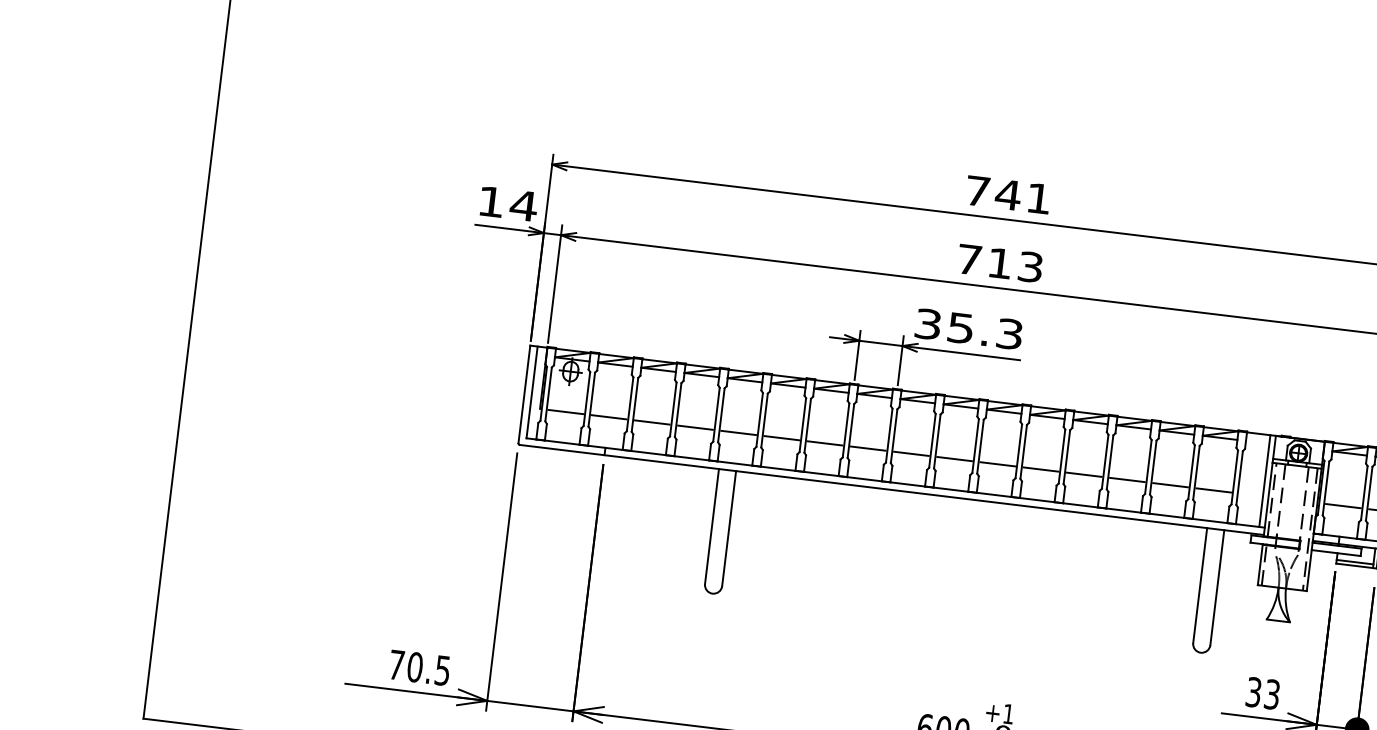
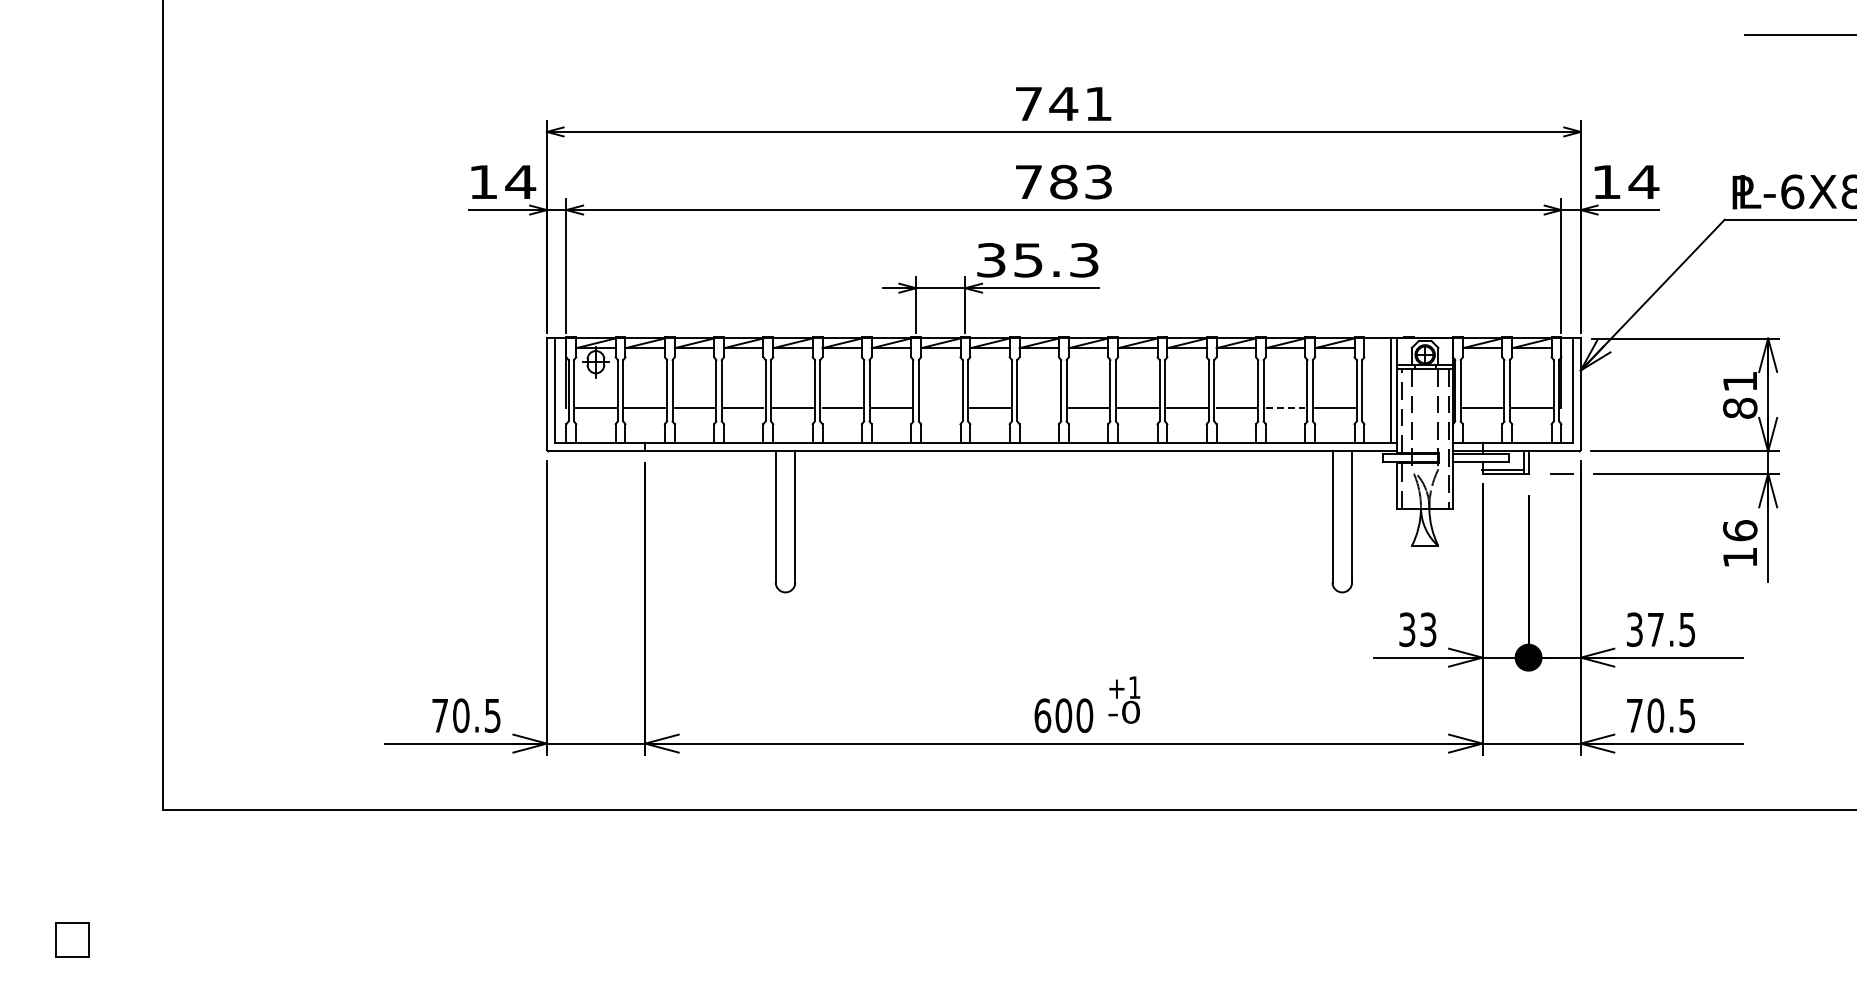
text: (999, 262) -> (1063, 181), 713 -> 783
line: (867, 448) -> (940, 408), removed
line: (954, 459) -> (1039, 408), removed
line: (1170, 485) -> (1285, 408), solid -> dashed

